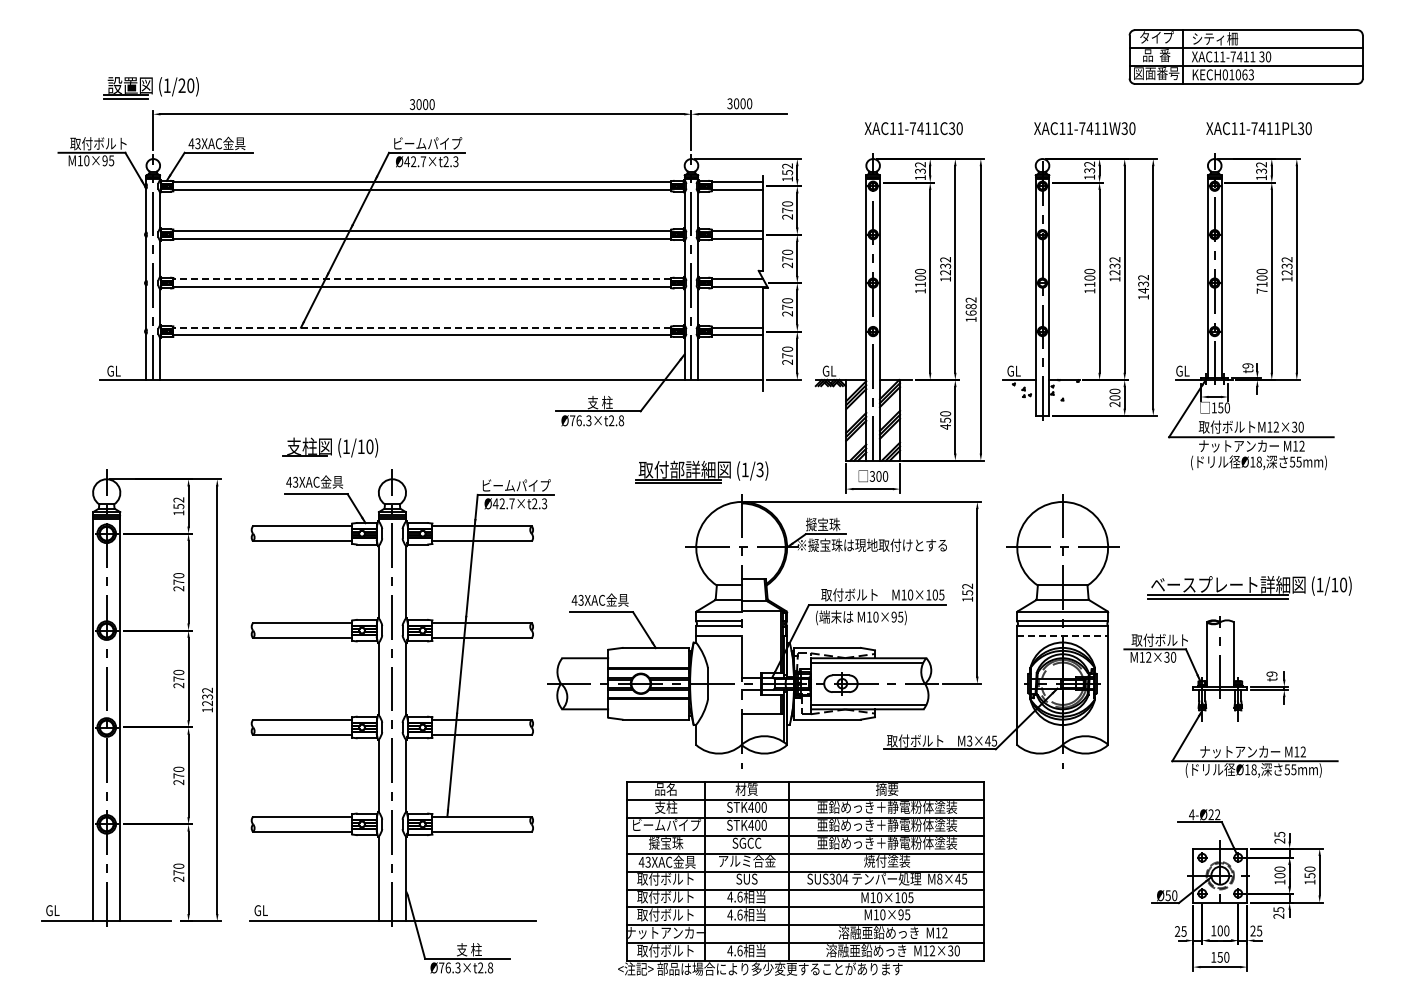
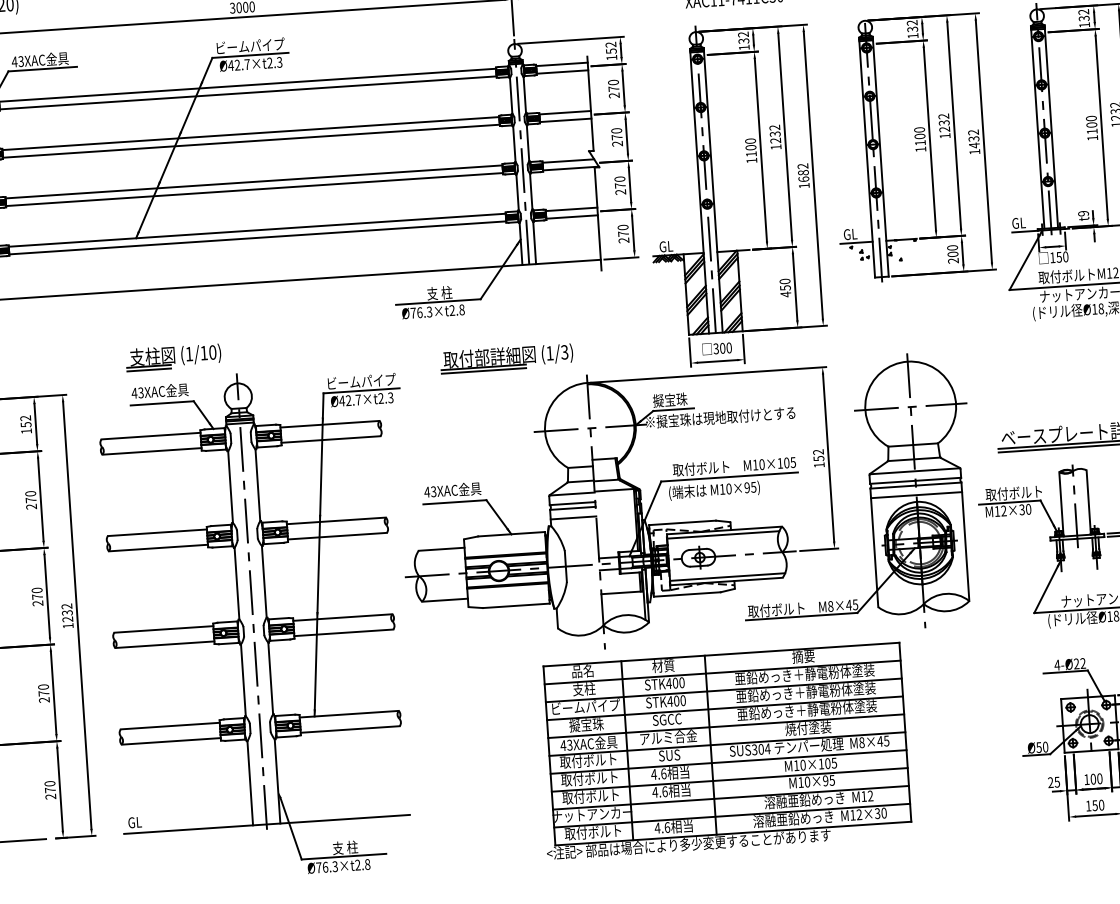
line: (421, 279) -> (253, 182), dashed -> solid
text: (1261, 290) -> (1092, 137), 7100 -> 1100
line: (421, 327) -> (256, 230), dashed -> solid
line: (305, 460) -> (149, 370), added
part: (701, 471) -> (506, 357), moved
line: (1062, 635) -> (916, 494), dashed -> solid
text: (969, 740) -> (830, 605), M3×45 -> M8×45
part: (801, 878) -> (723, 751), moved

